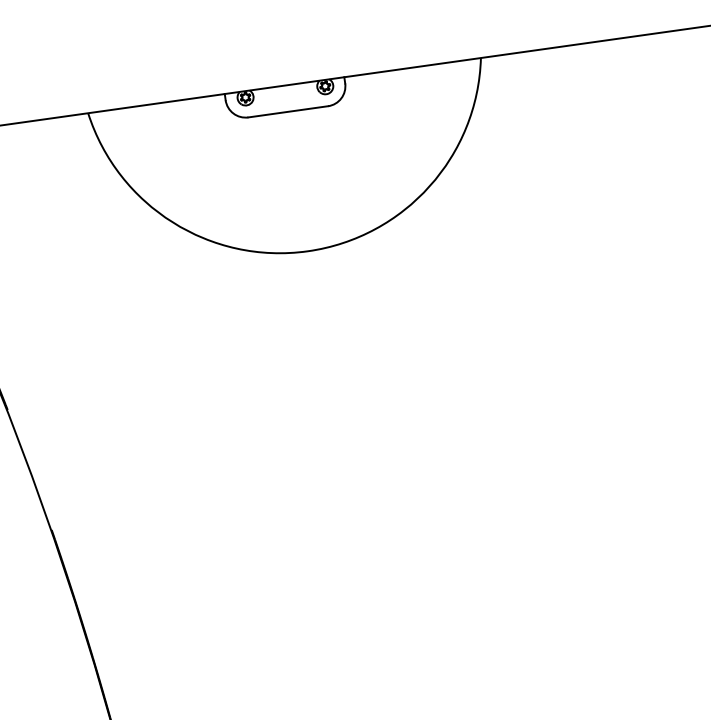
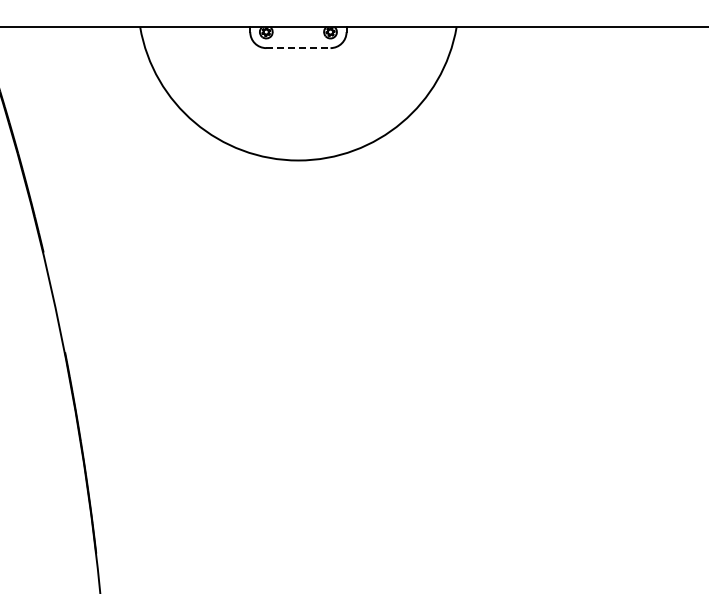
line: (288, 112) -> (298, 48), solid -> dashed

